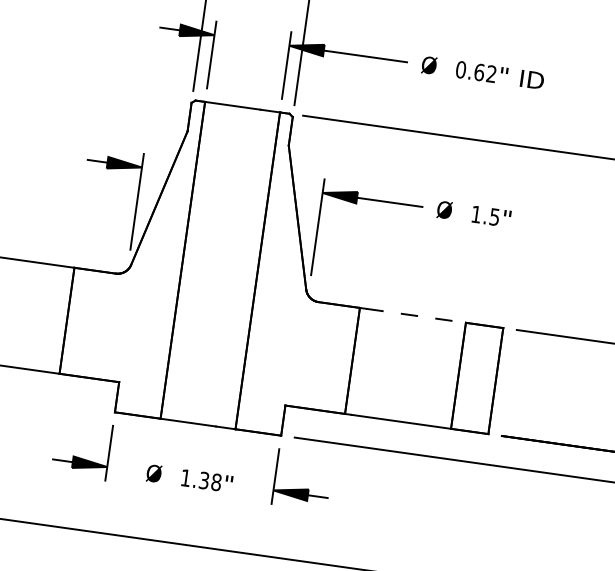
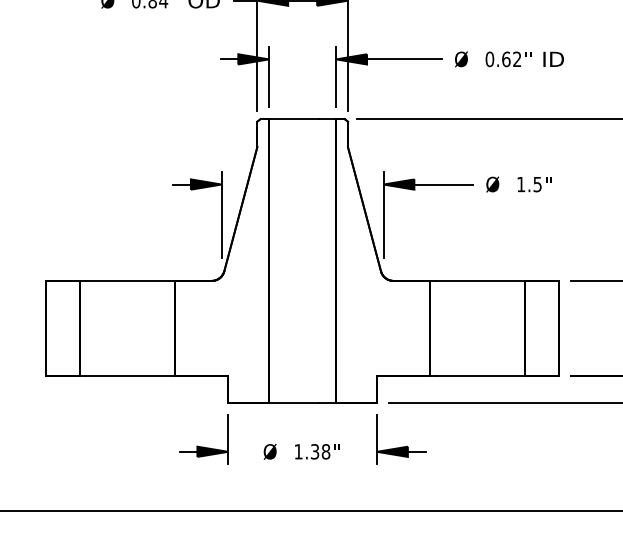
line: (415, 315) -> (480, 280), dashed -> solid

